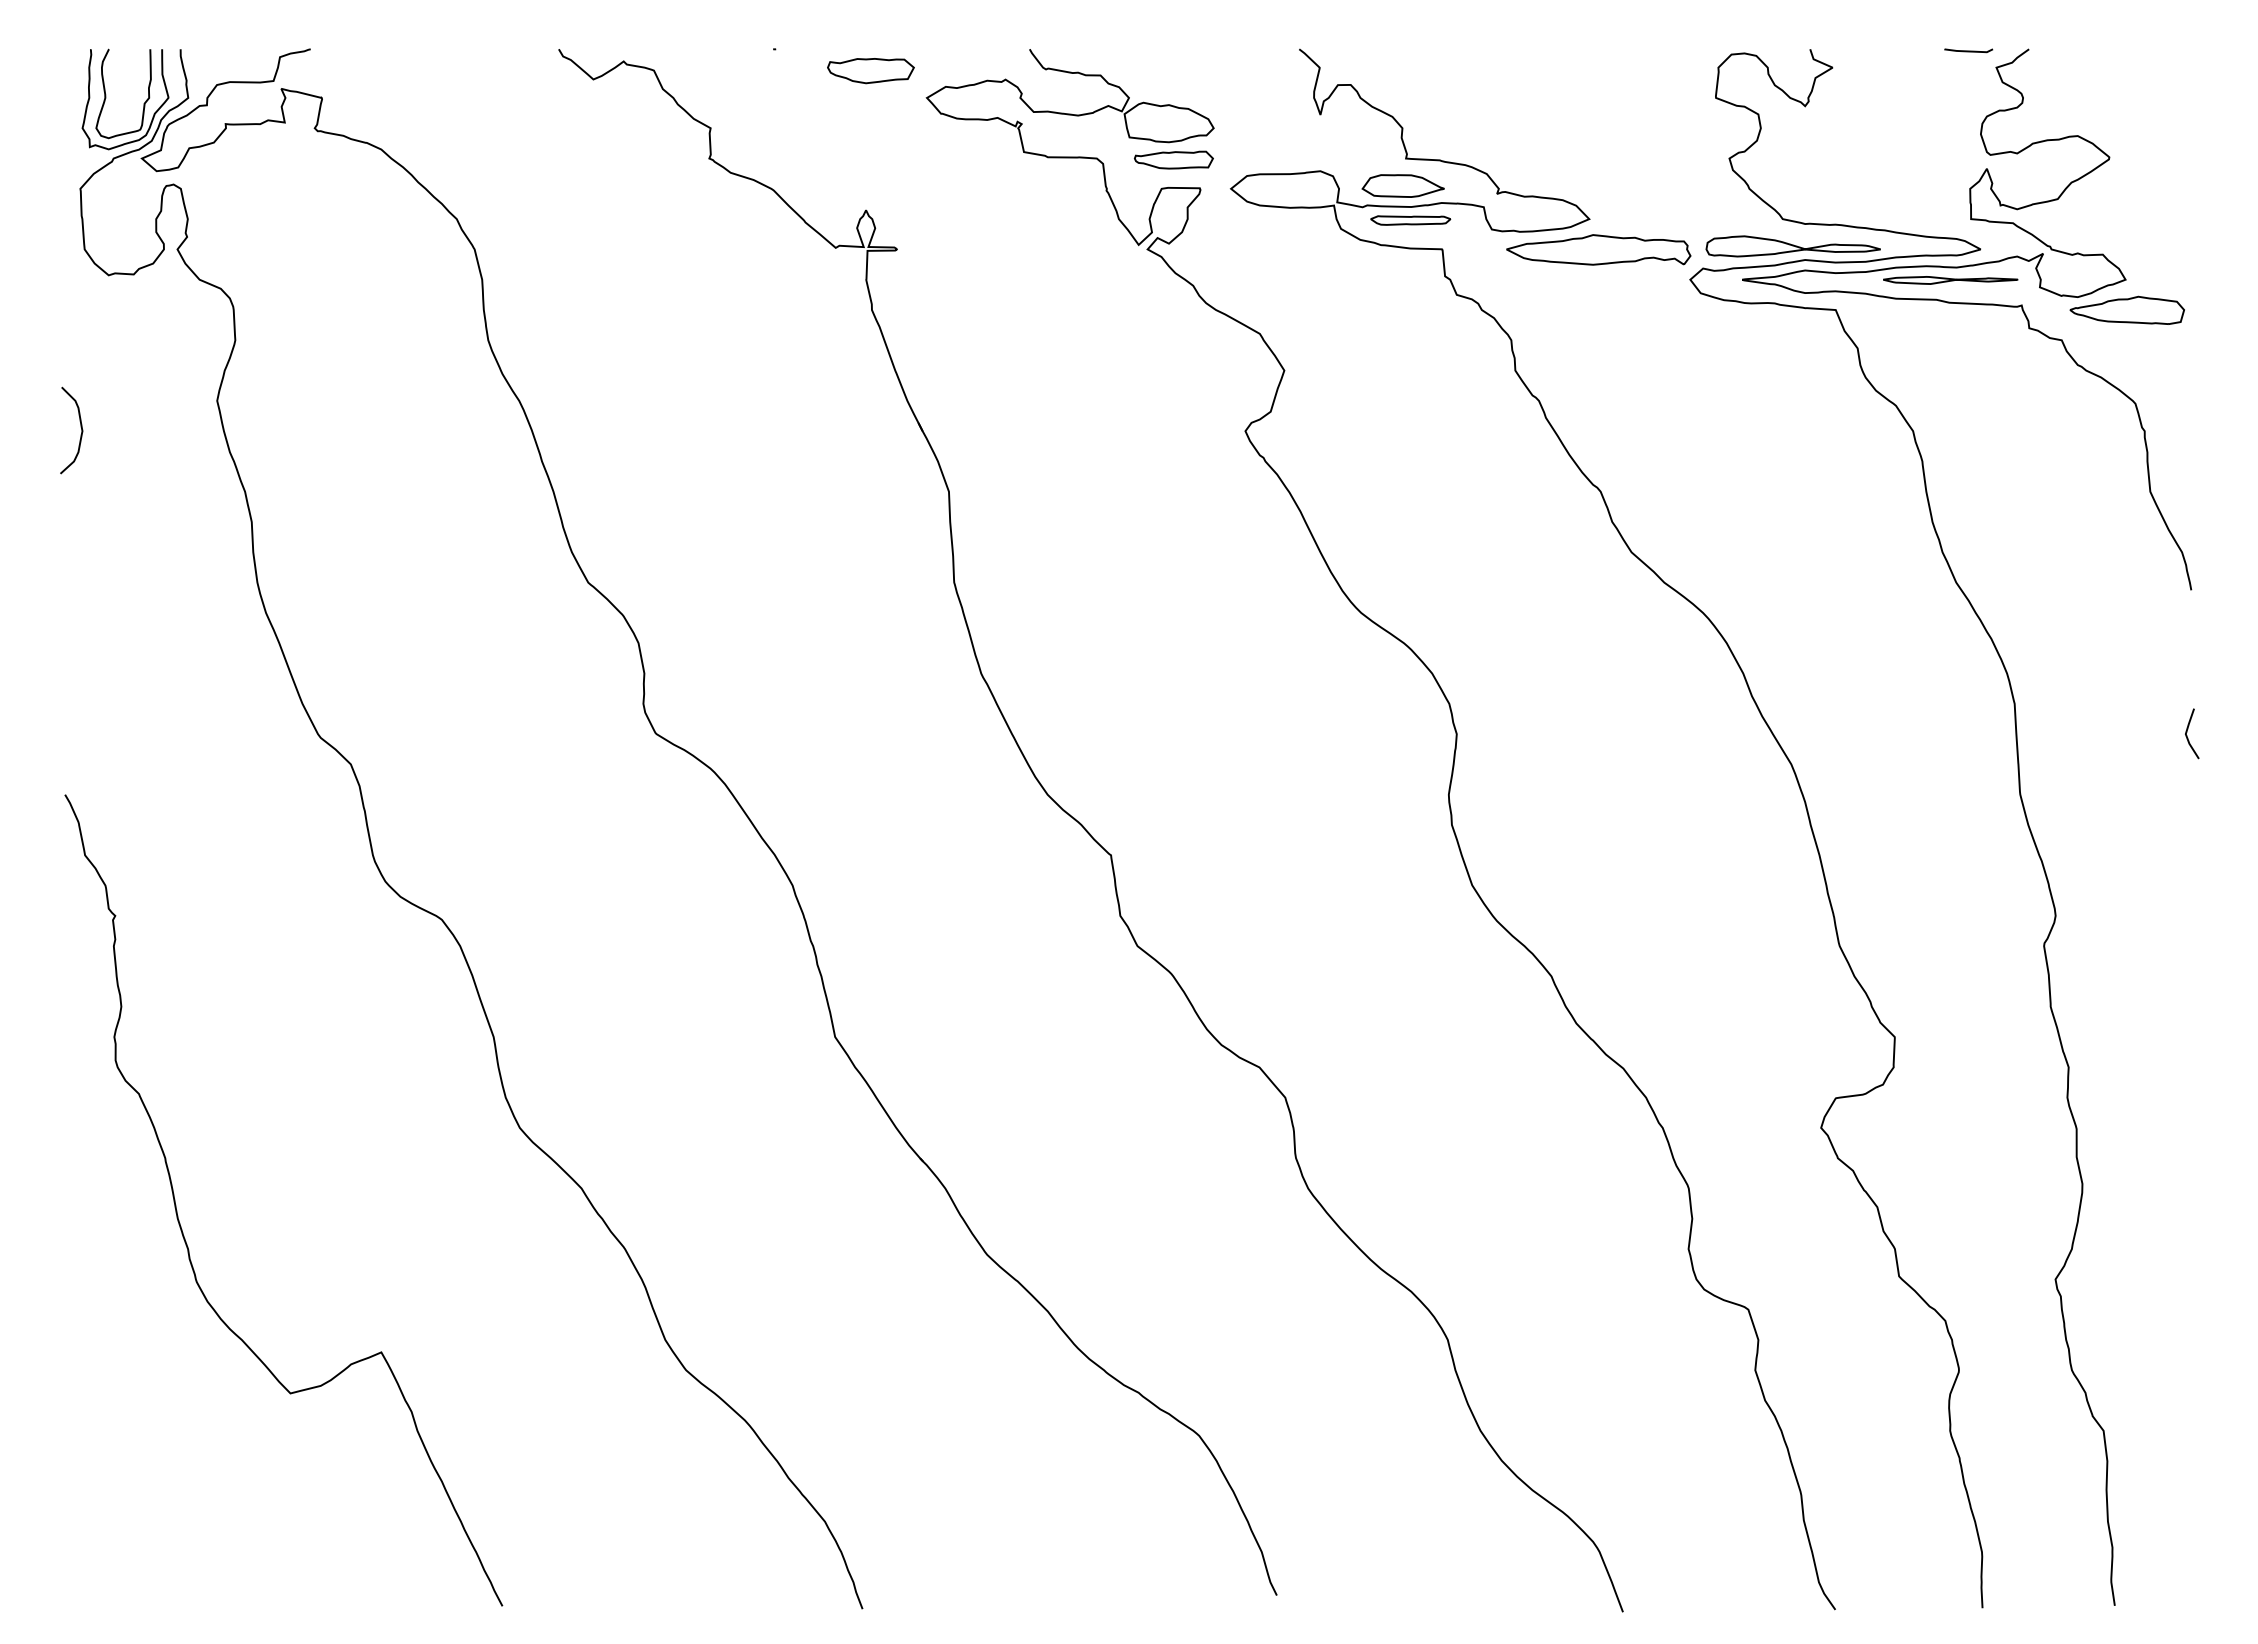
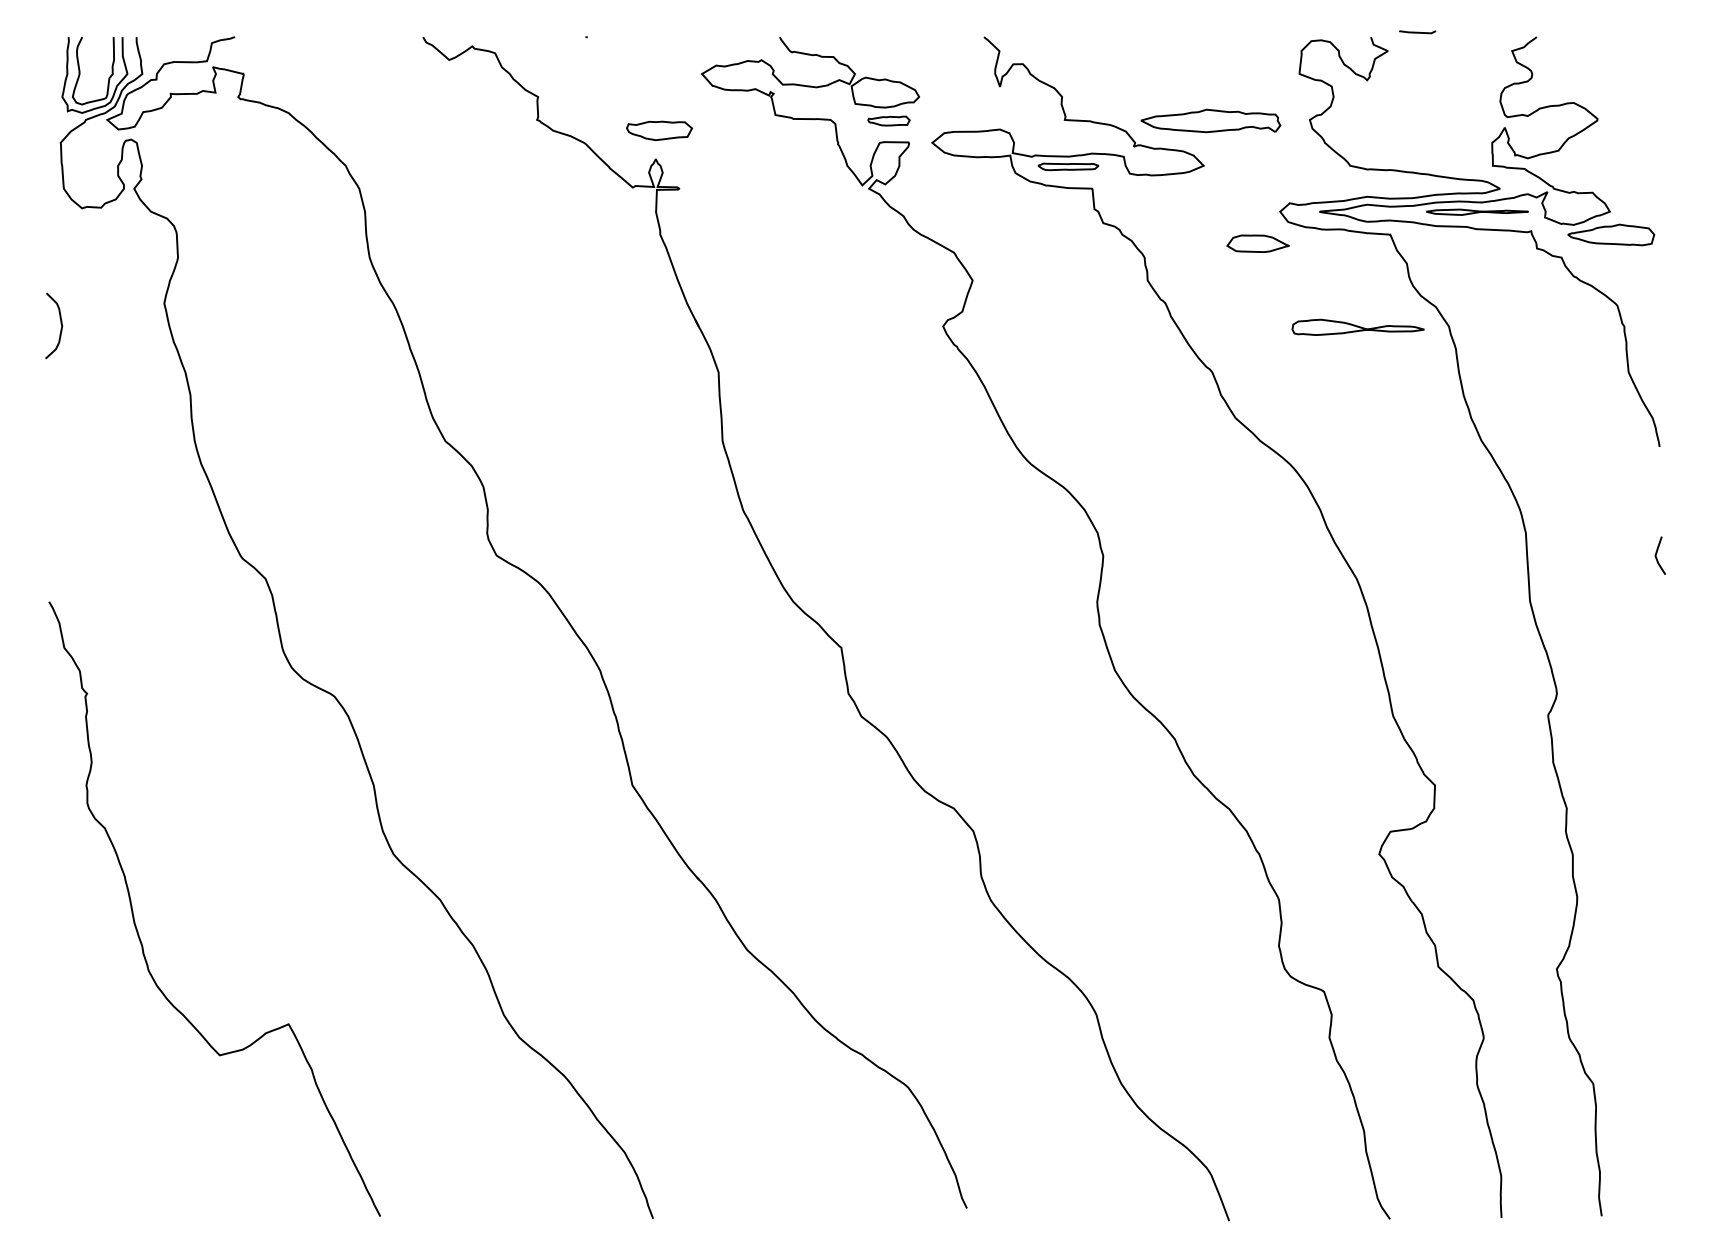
curve: (1968, 50) -> (1417, 32), moved
part: (870, 71) -> (659, 131), moved
part: (1173, 159) -> (888, 120), size x0.7
part: (1402, 185) -> (1257, 243), moved
part: (1792, 246) -> (1357, 327), moved
part: (1598, 249) -> (1210, 120), moved

